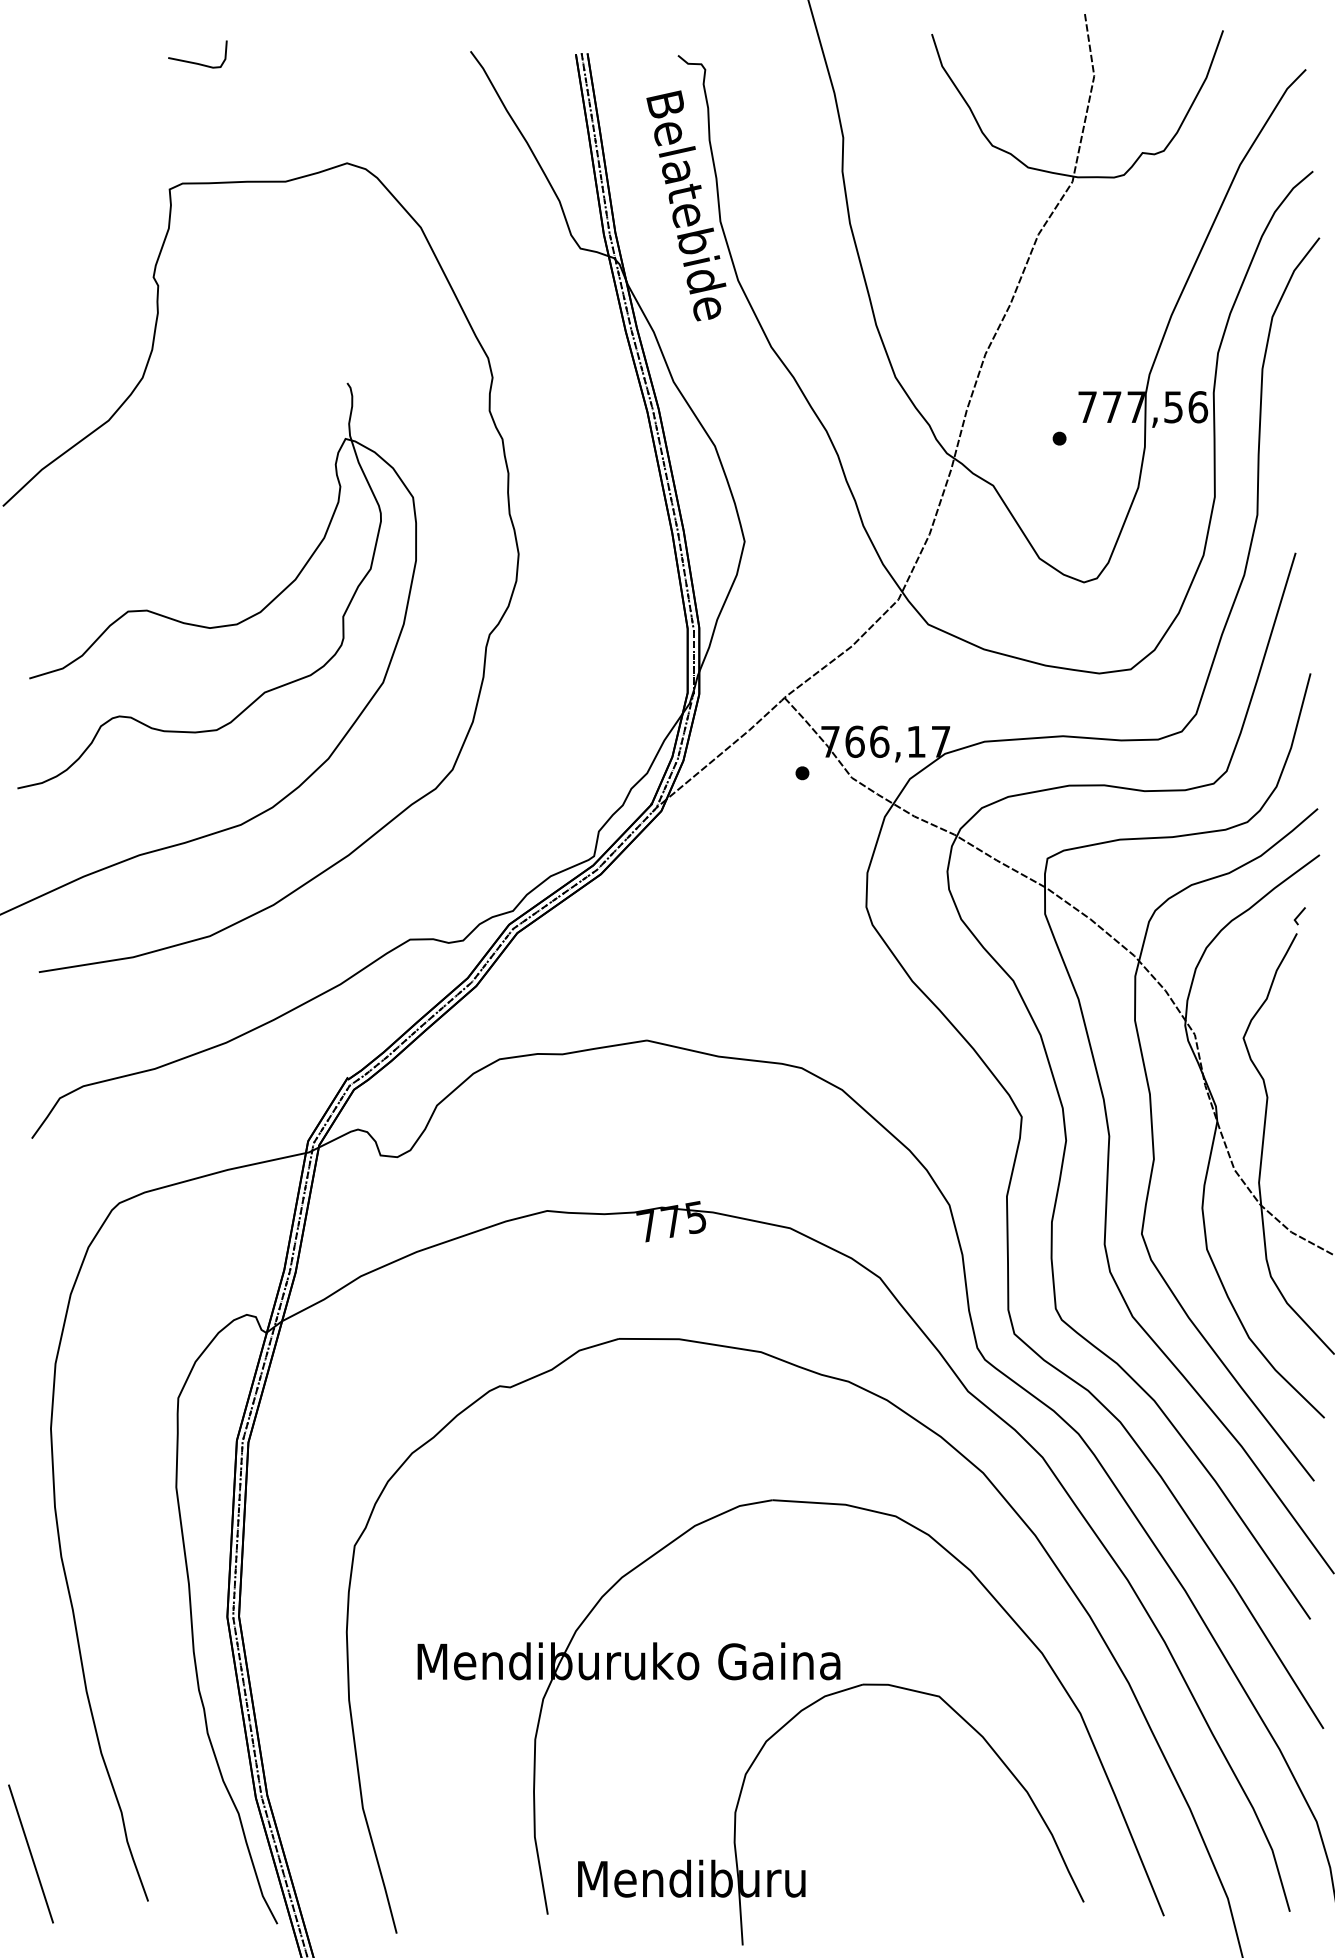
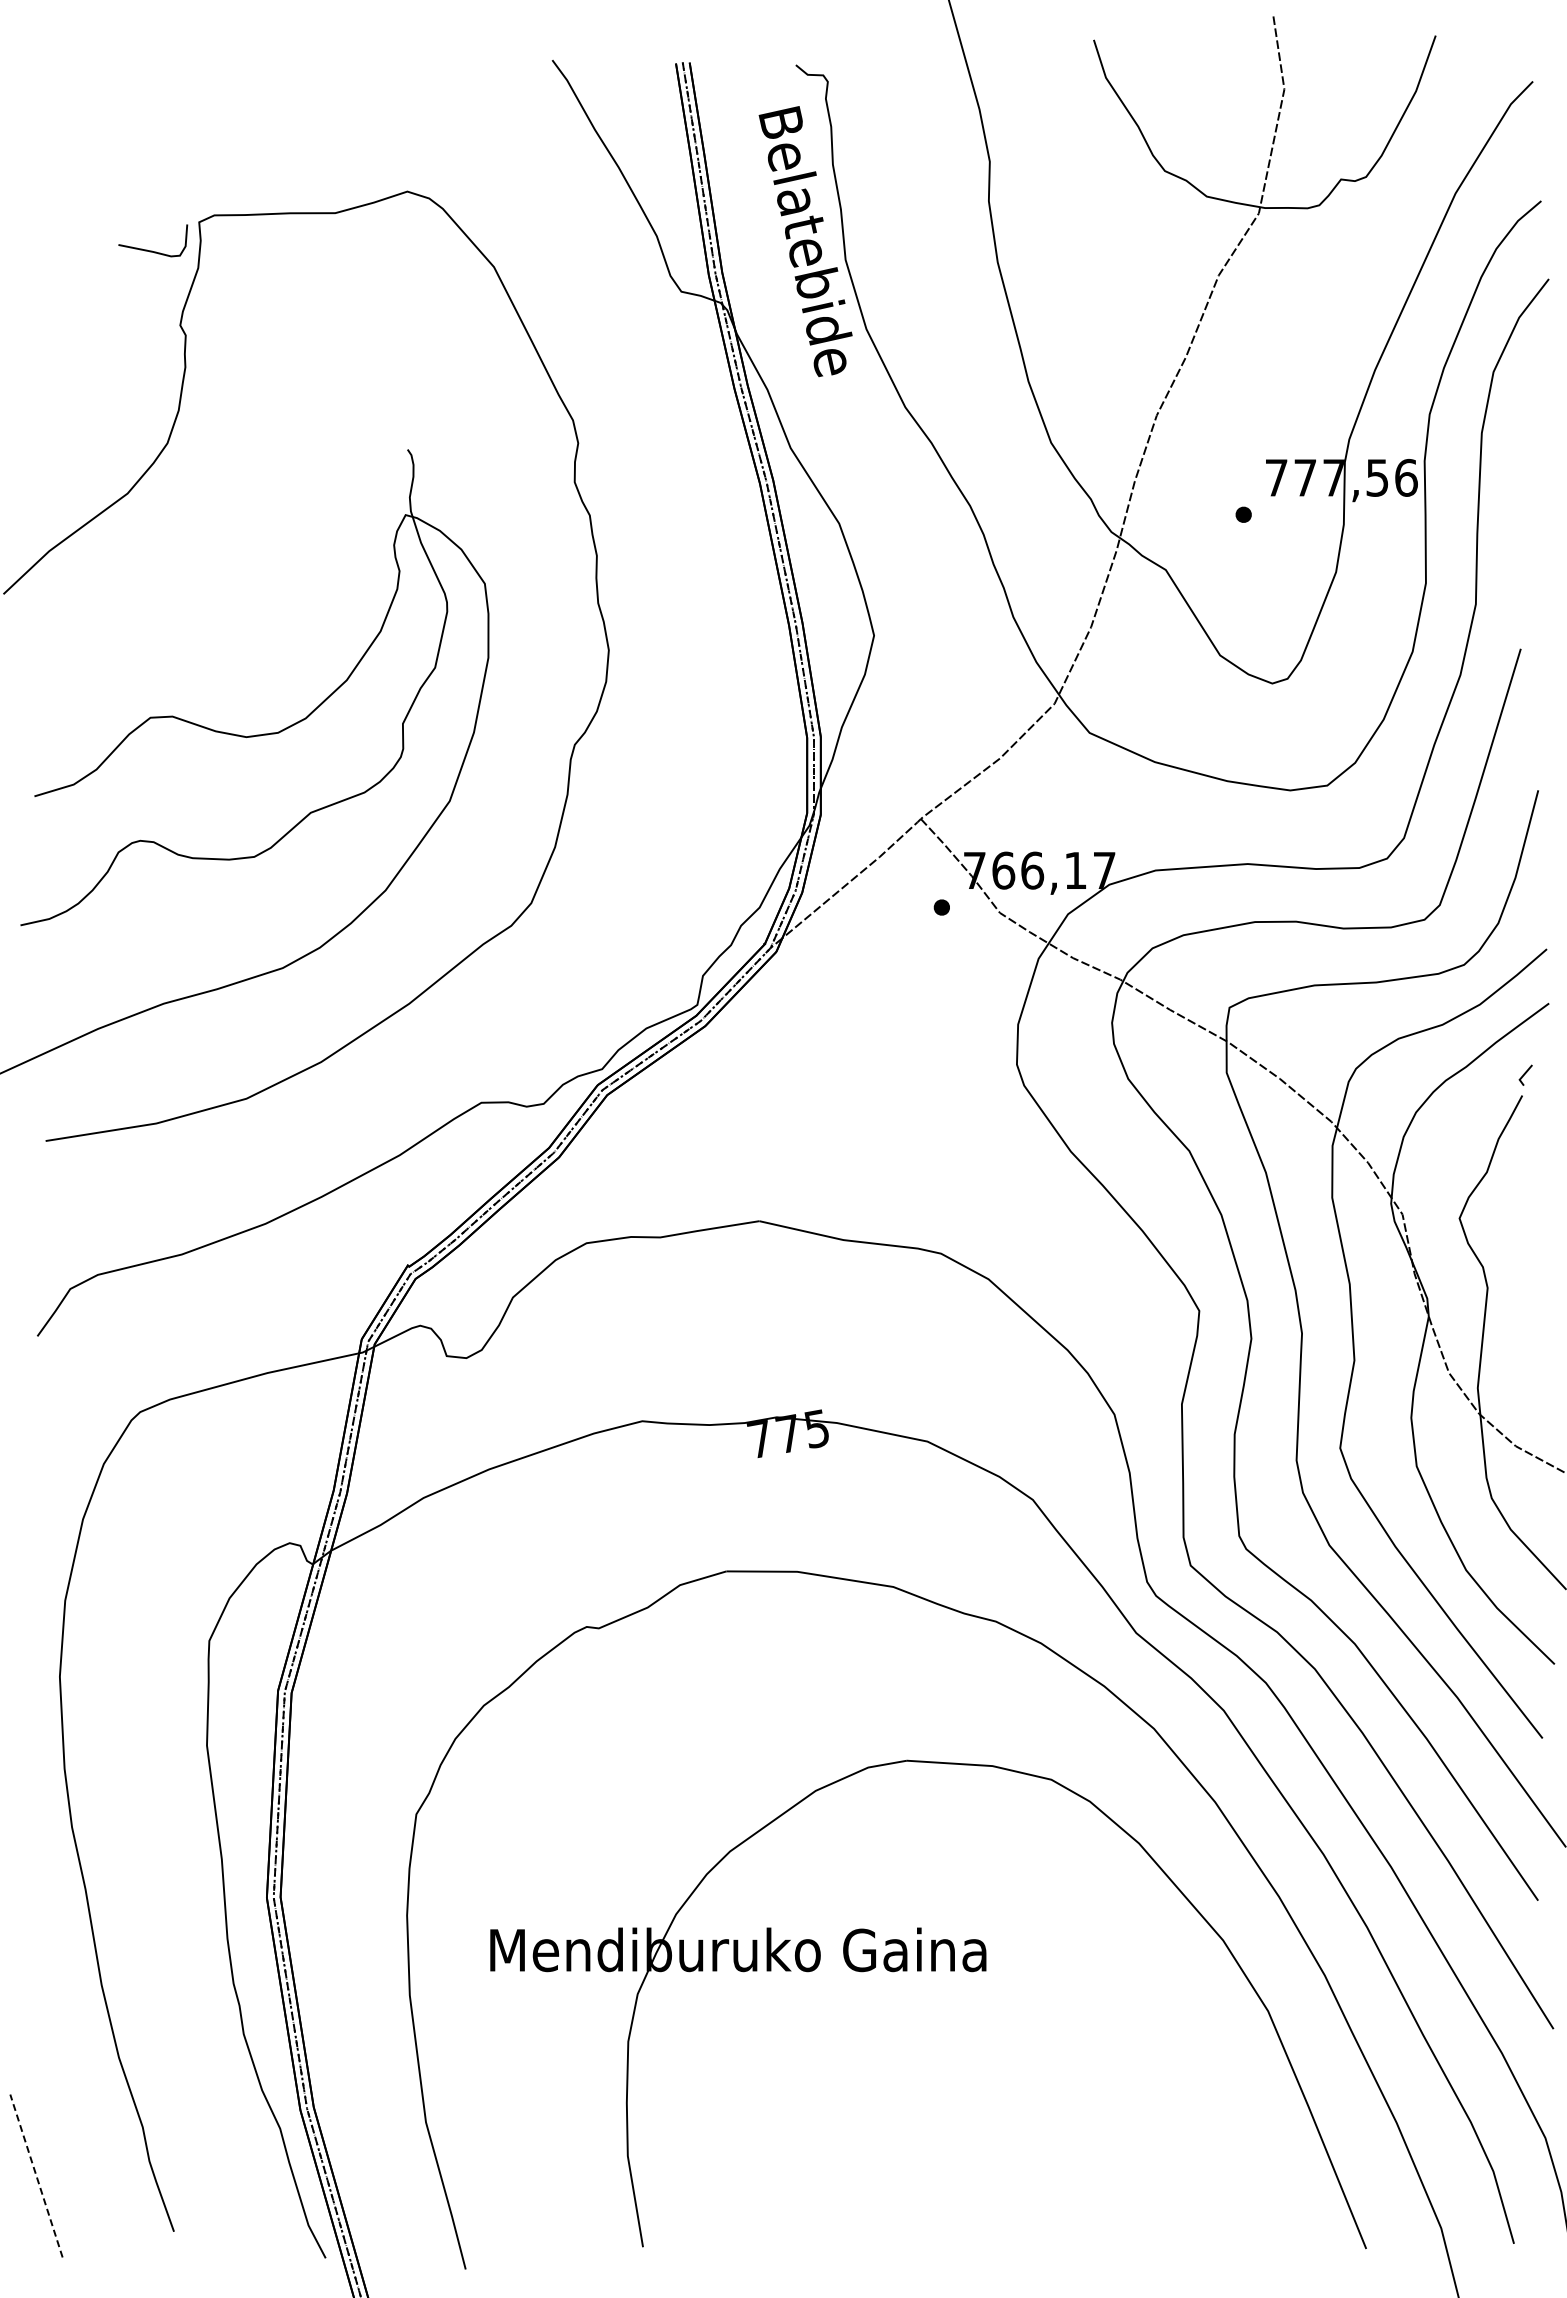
curve: (197, 62) -> (152, 250), moved
line: (31, 1854) -> (36, 2176), solid -> dashed
part: (805, 1870) -> (945, 2195), removed

